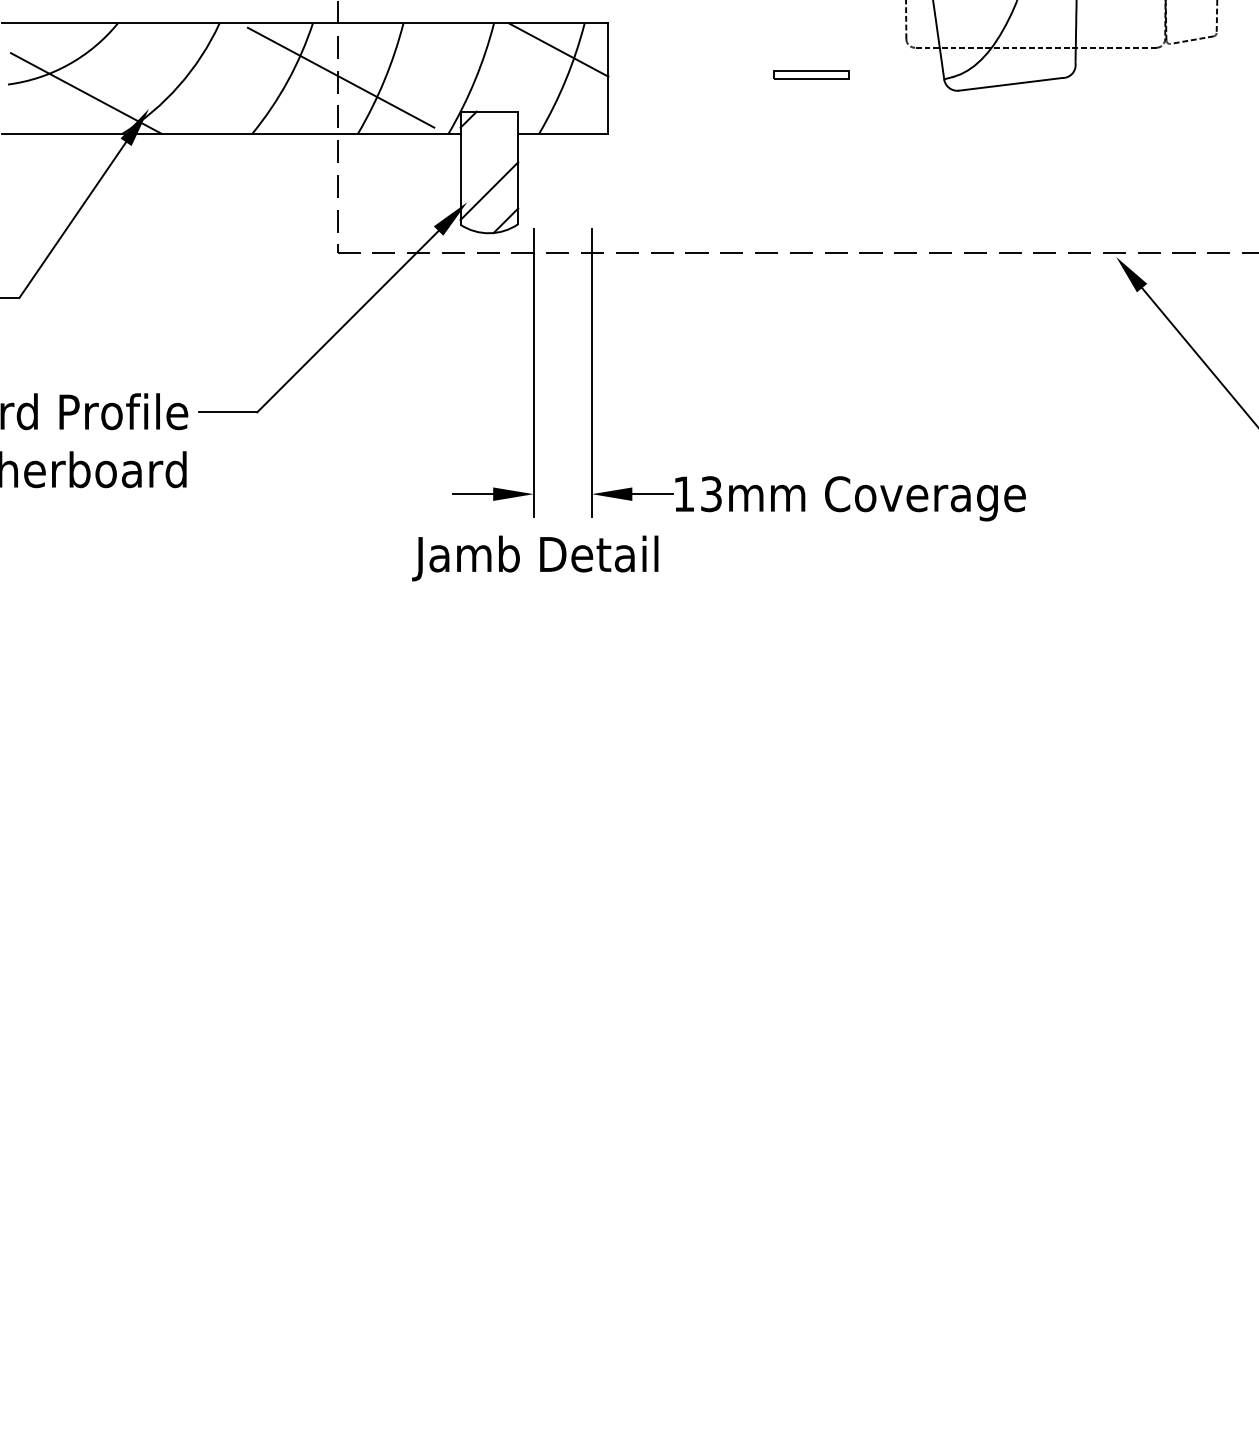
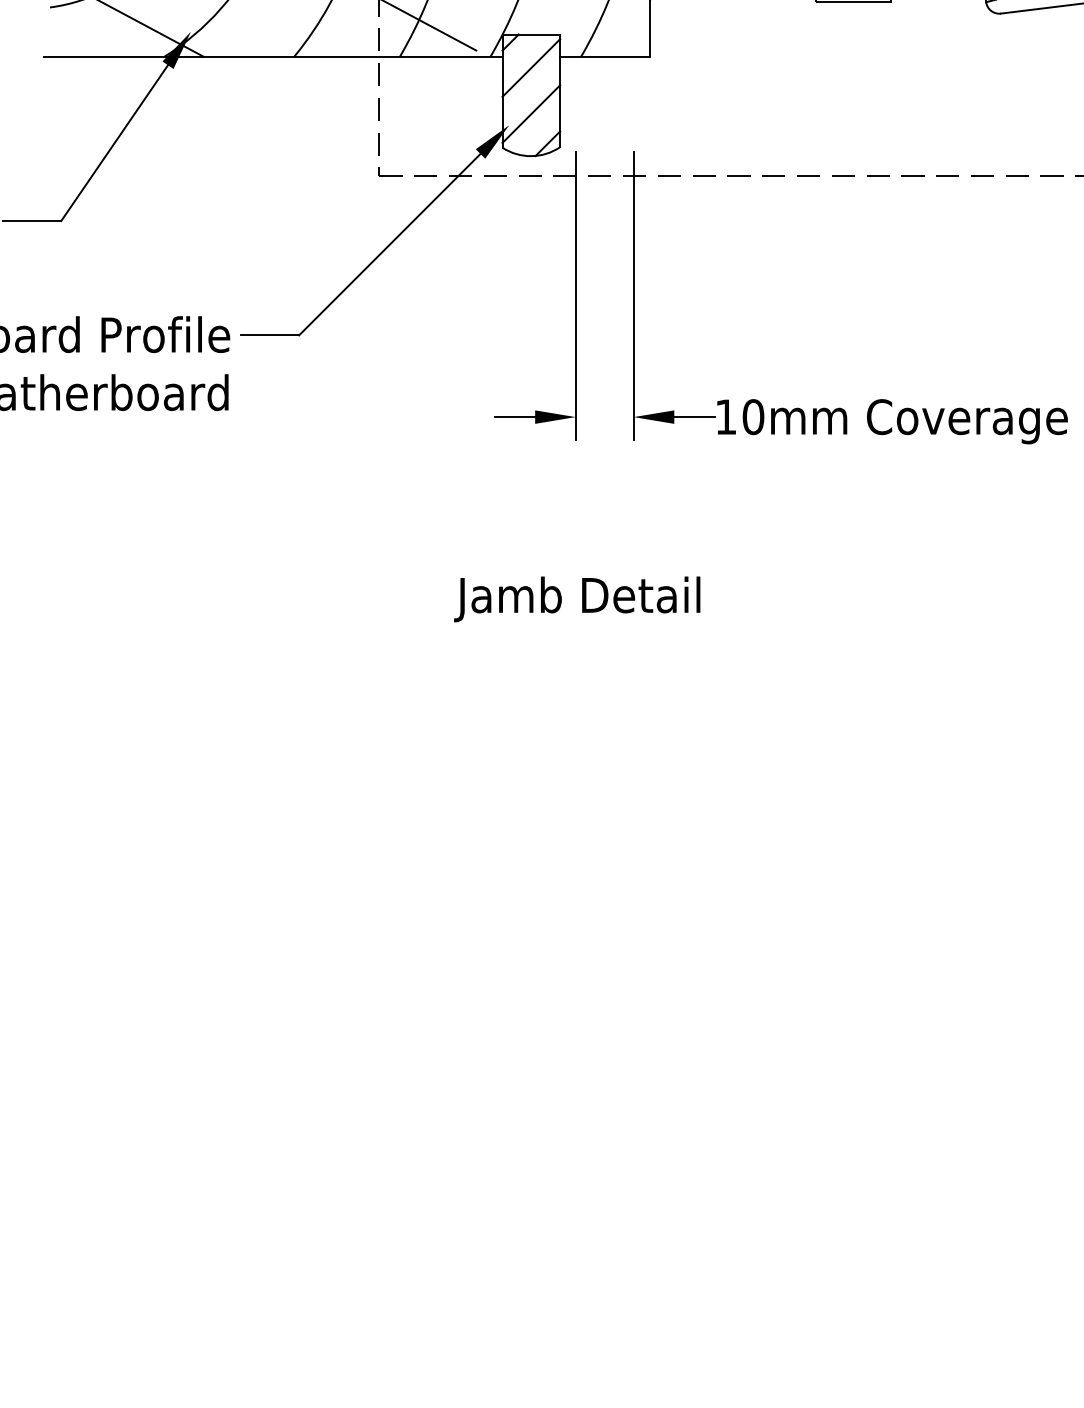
line: (489, 144) -> (531, 67), added
text: (711, 494) -> (753, 417), 13mm -> 10mm
text: (535, 558) -> (577, 599), moved

